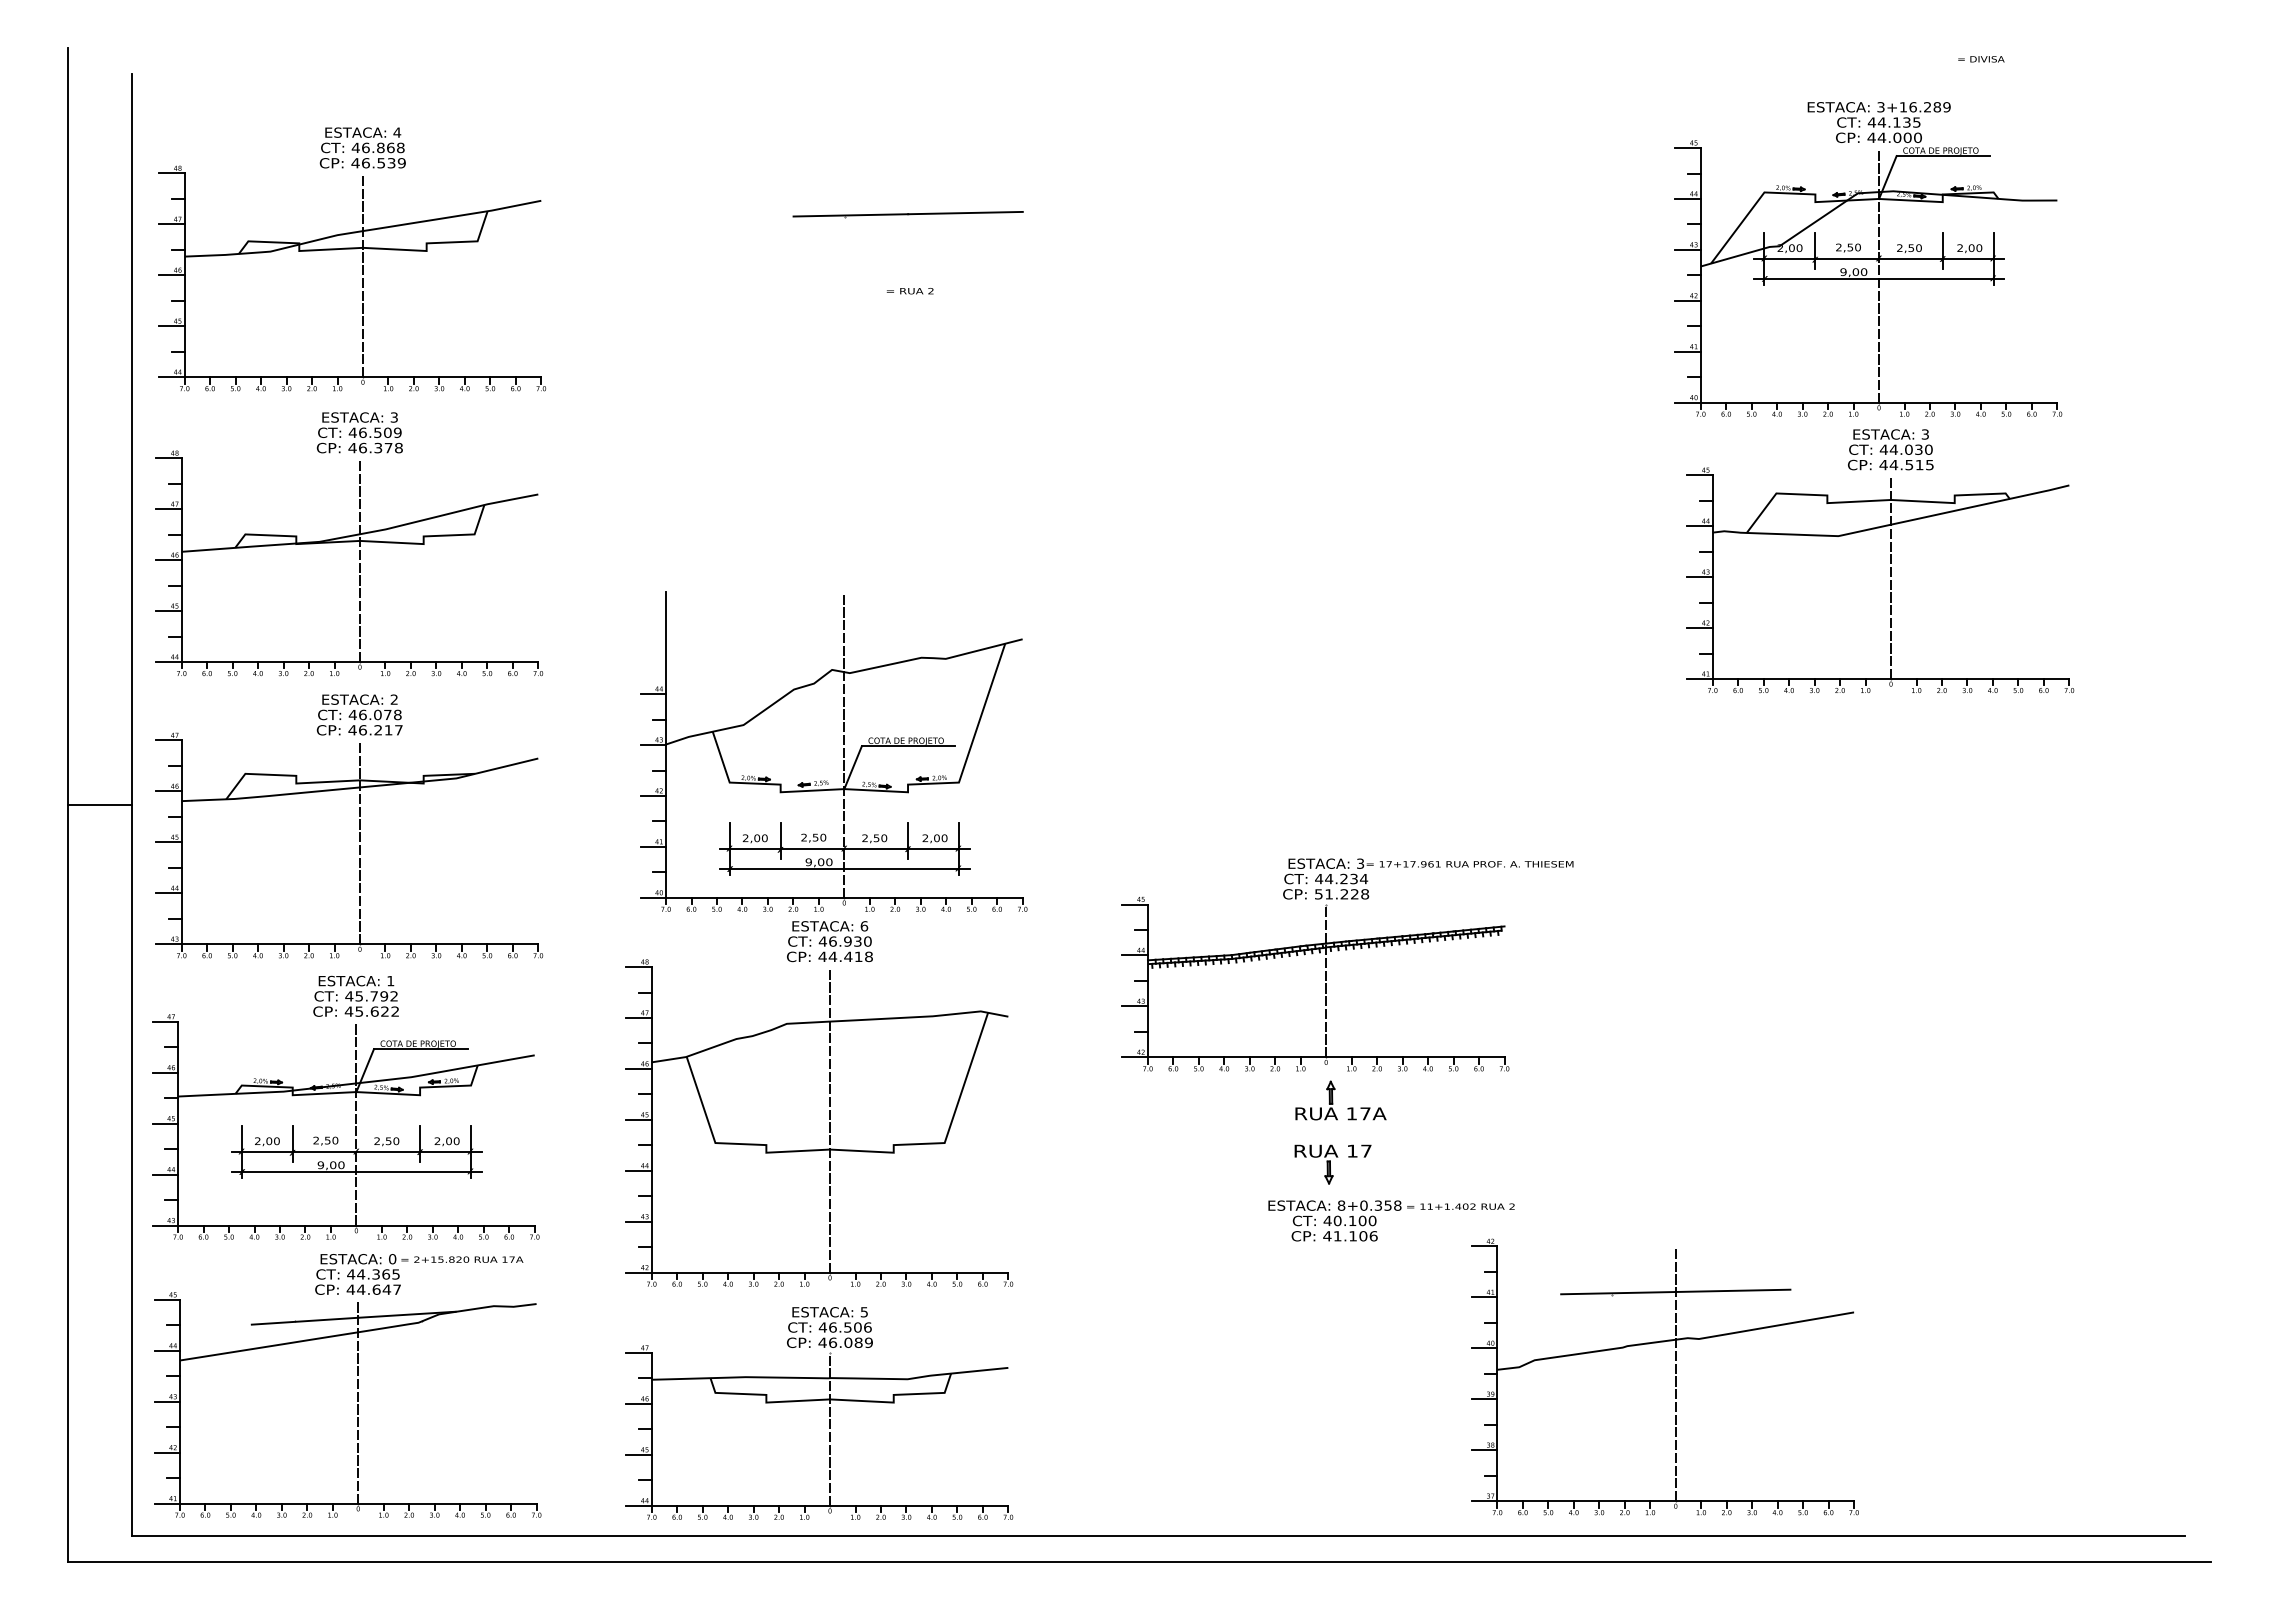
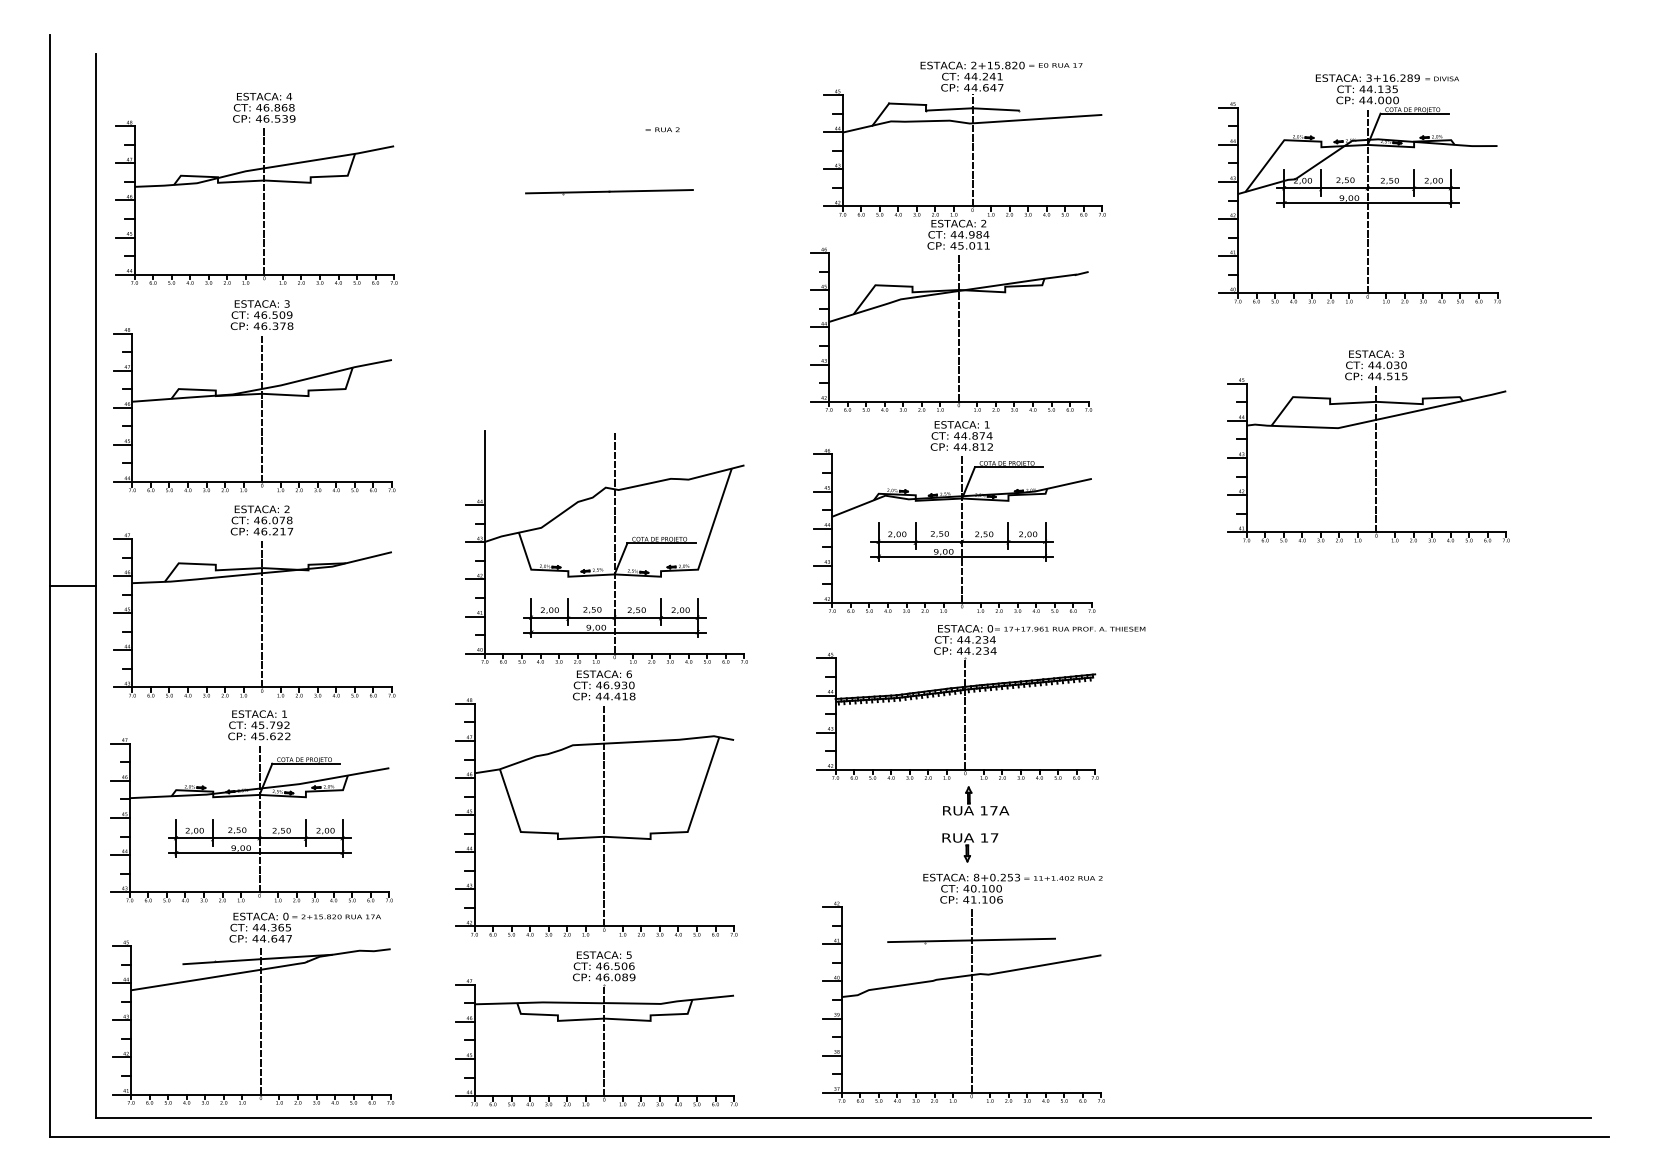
text: (1981, 59) -> (1442, 79), moved
part: (907, 214) -> (608, 191), moved
text: (909, 291) -> (662, 130), moved
part: (1315, 324) -> (957, 236), added
part: (1890, 561) -> (1376, 446), moved
part: (1321, 710) -> (961, 517), added
text: (1360, 863) -> (990, 628), 3 -> 0
text: (1341, 894) -> (976, 651), 51.228 -> 44.234
text: (1387, 1205) -> (1009, 877), 8+0.358 -> 8+0.253
part: (1675, 1376) -> (971, 1001), moved

